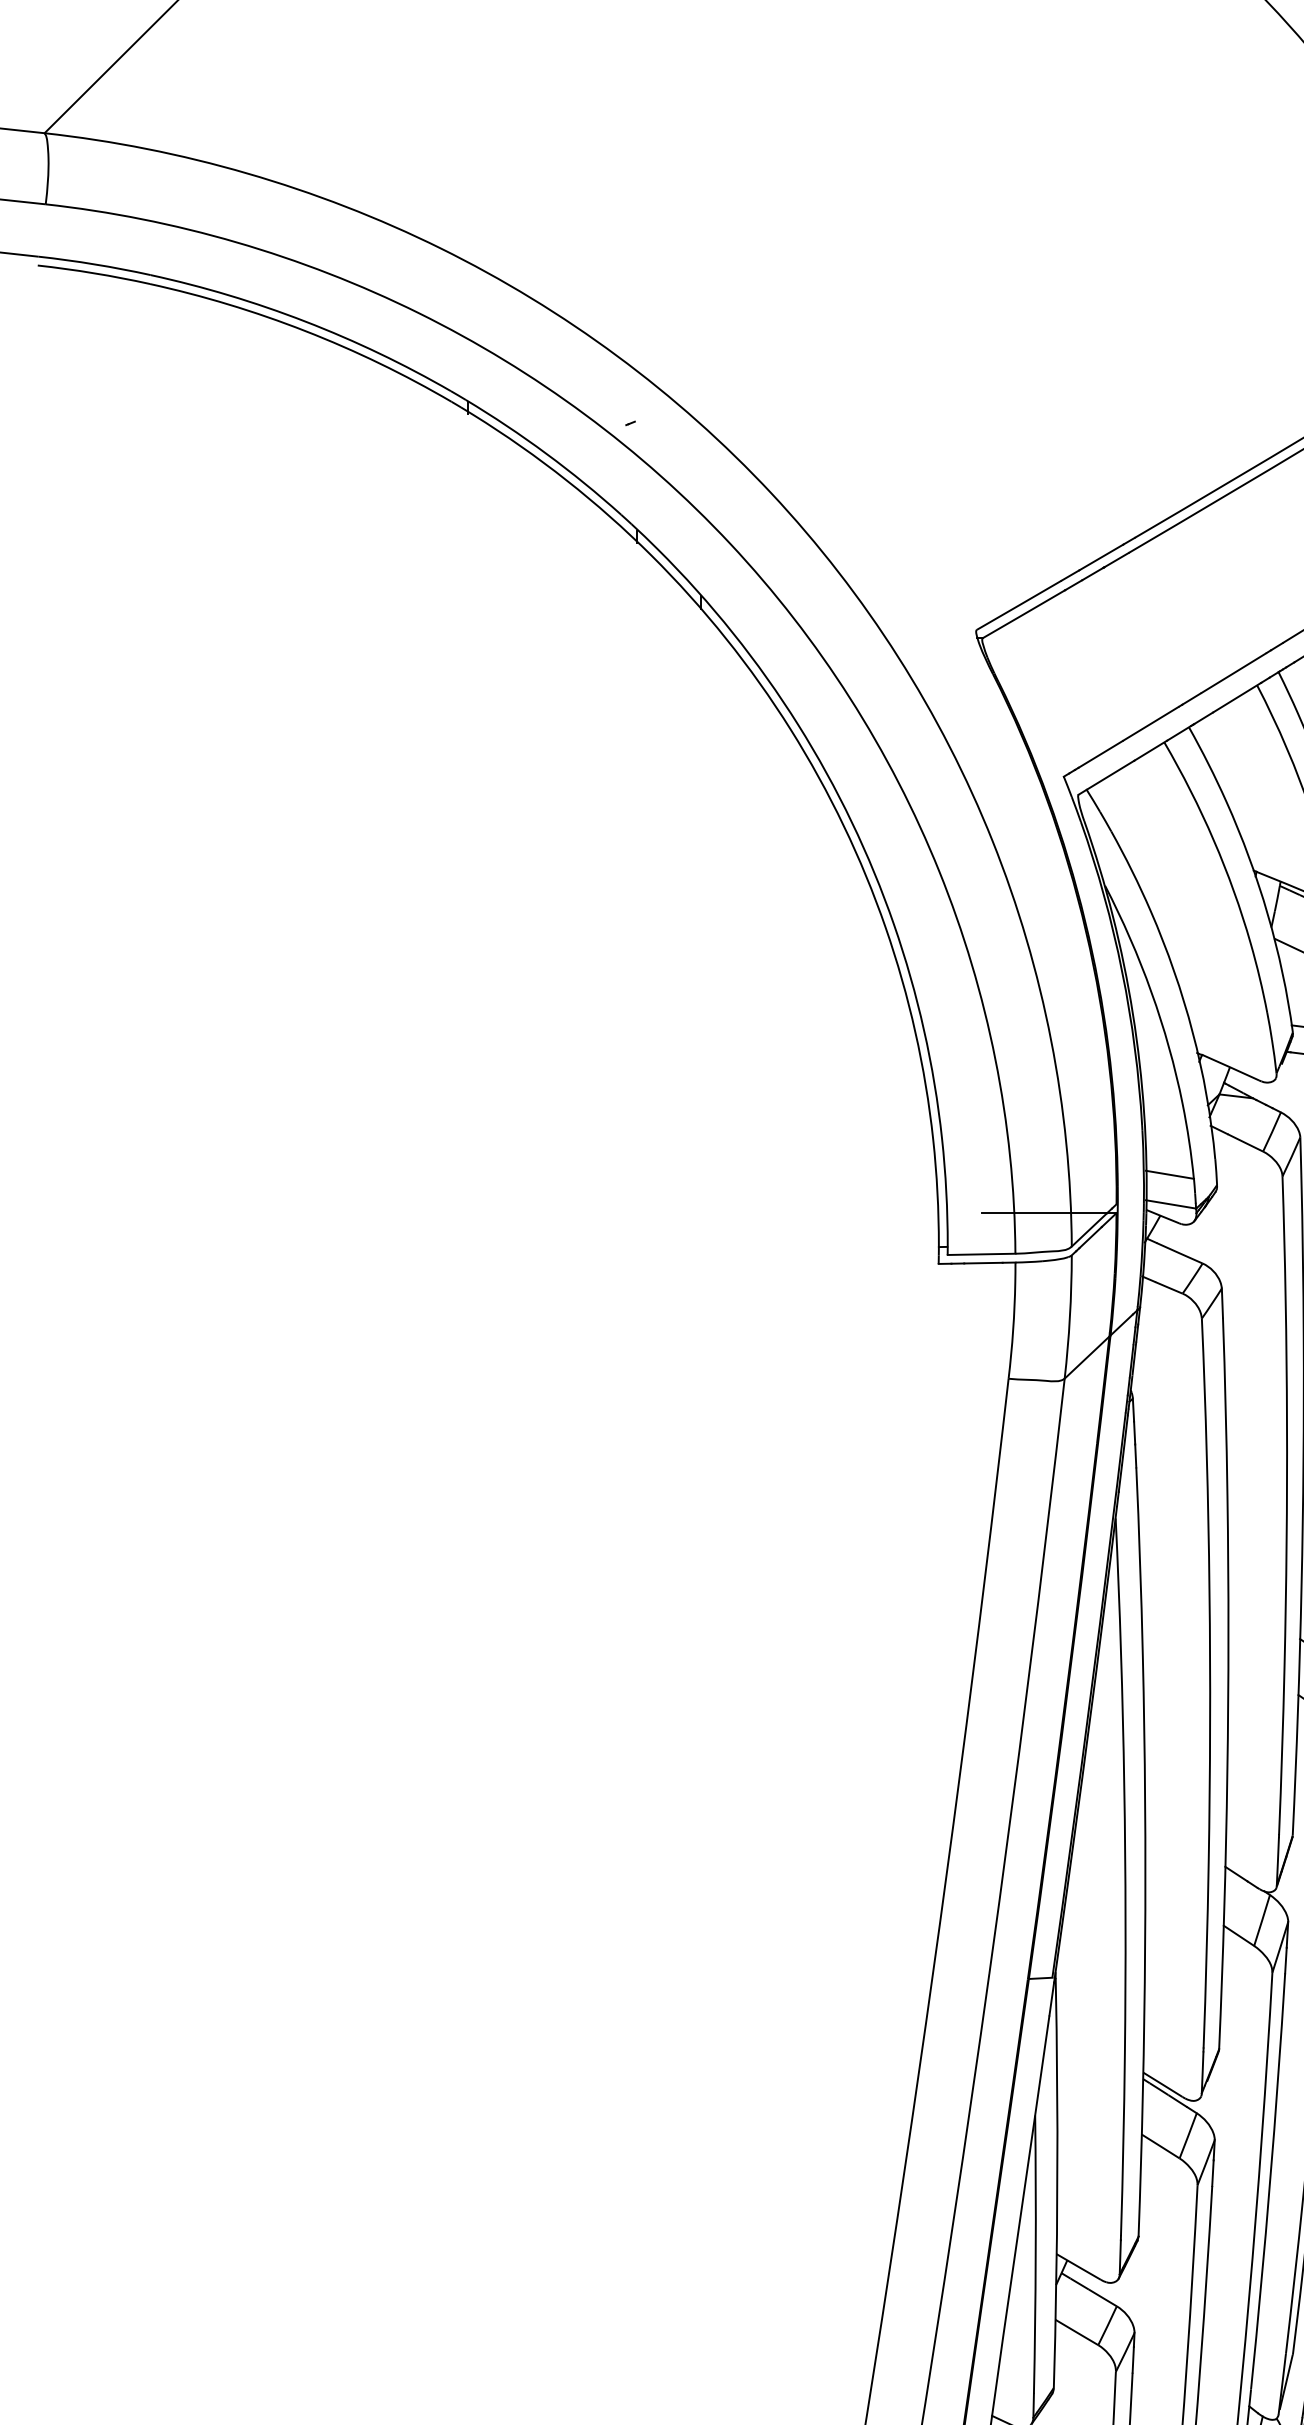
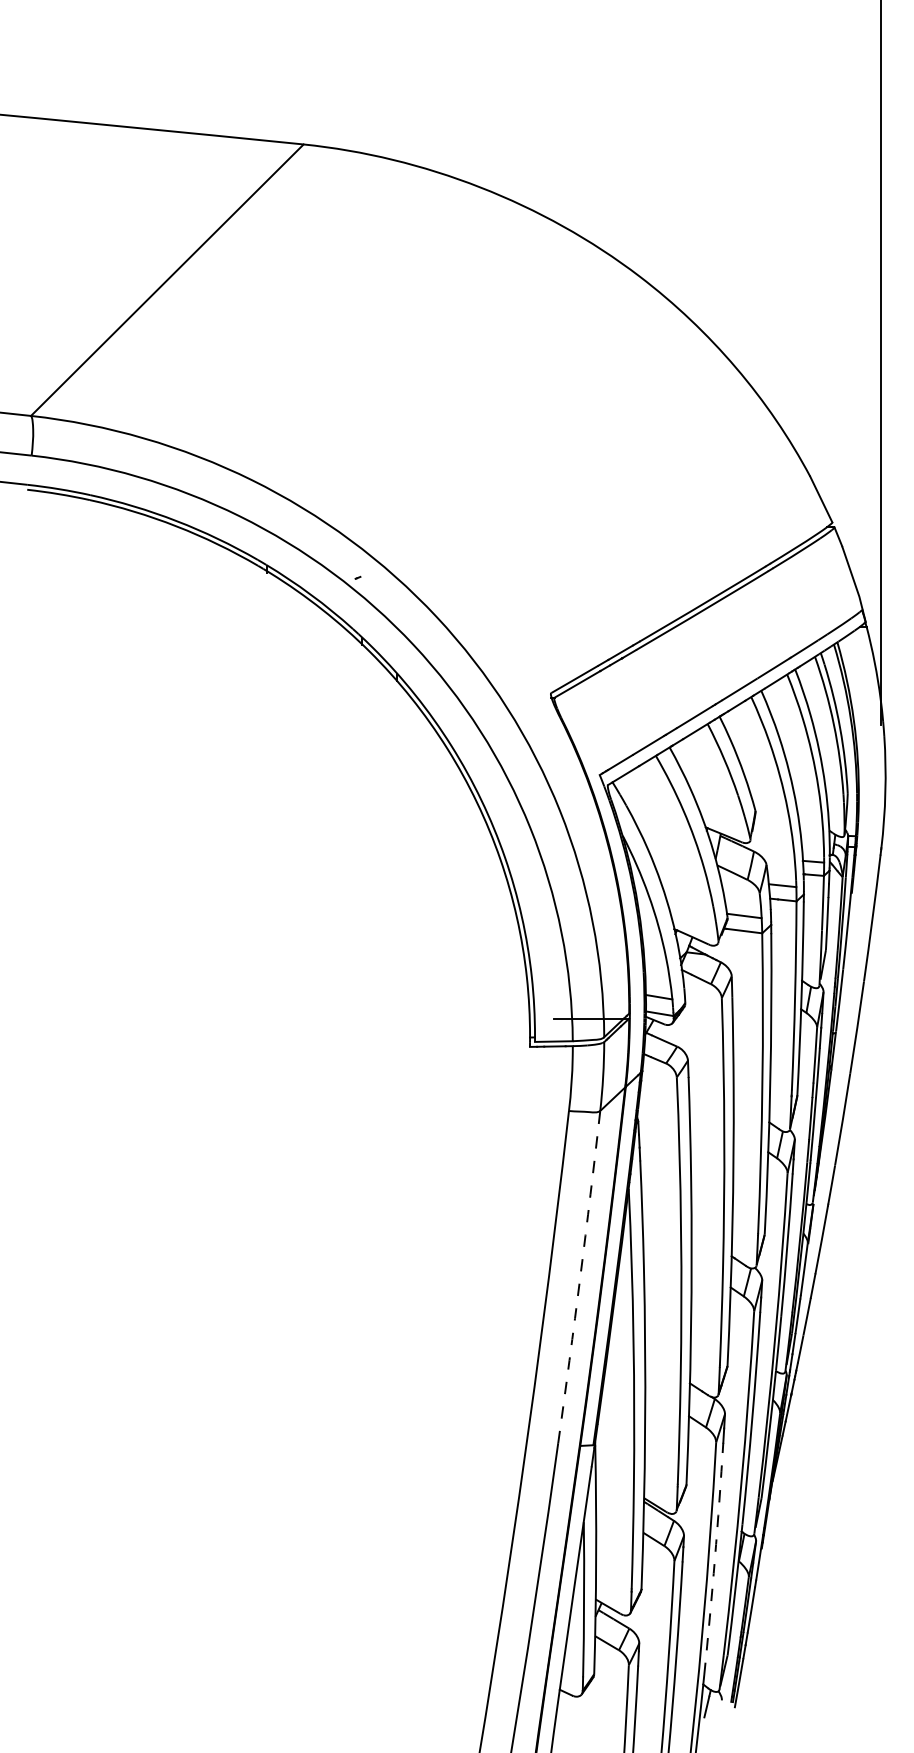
arc: (1029, 1677) -> (580, 1277), solid -> dashed
arc: (1269, 2180) -> (714, 1558), solid -> dashed

